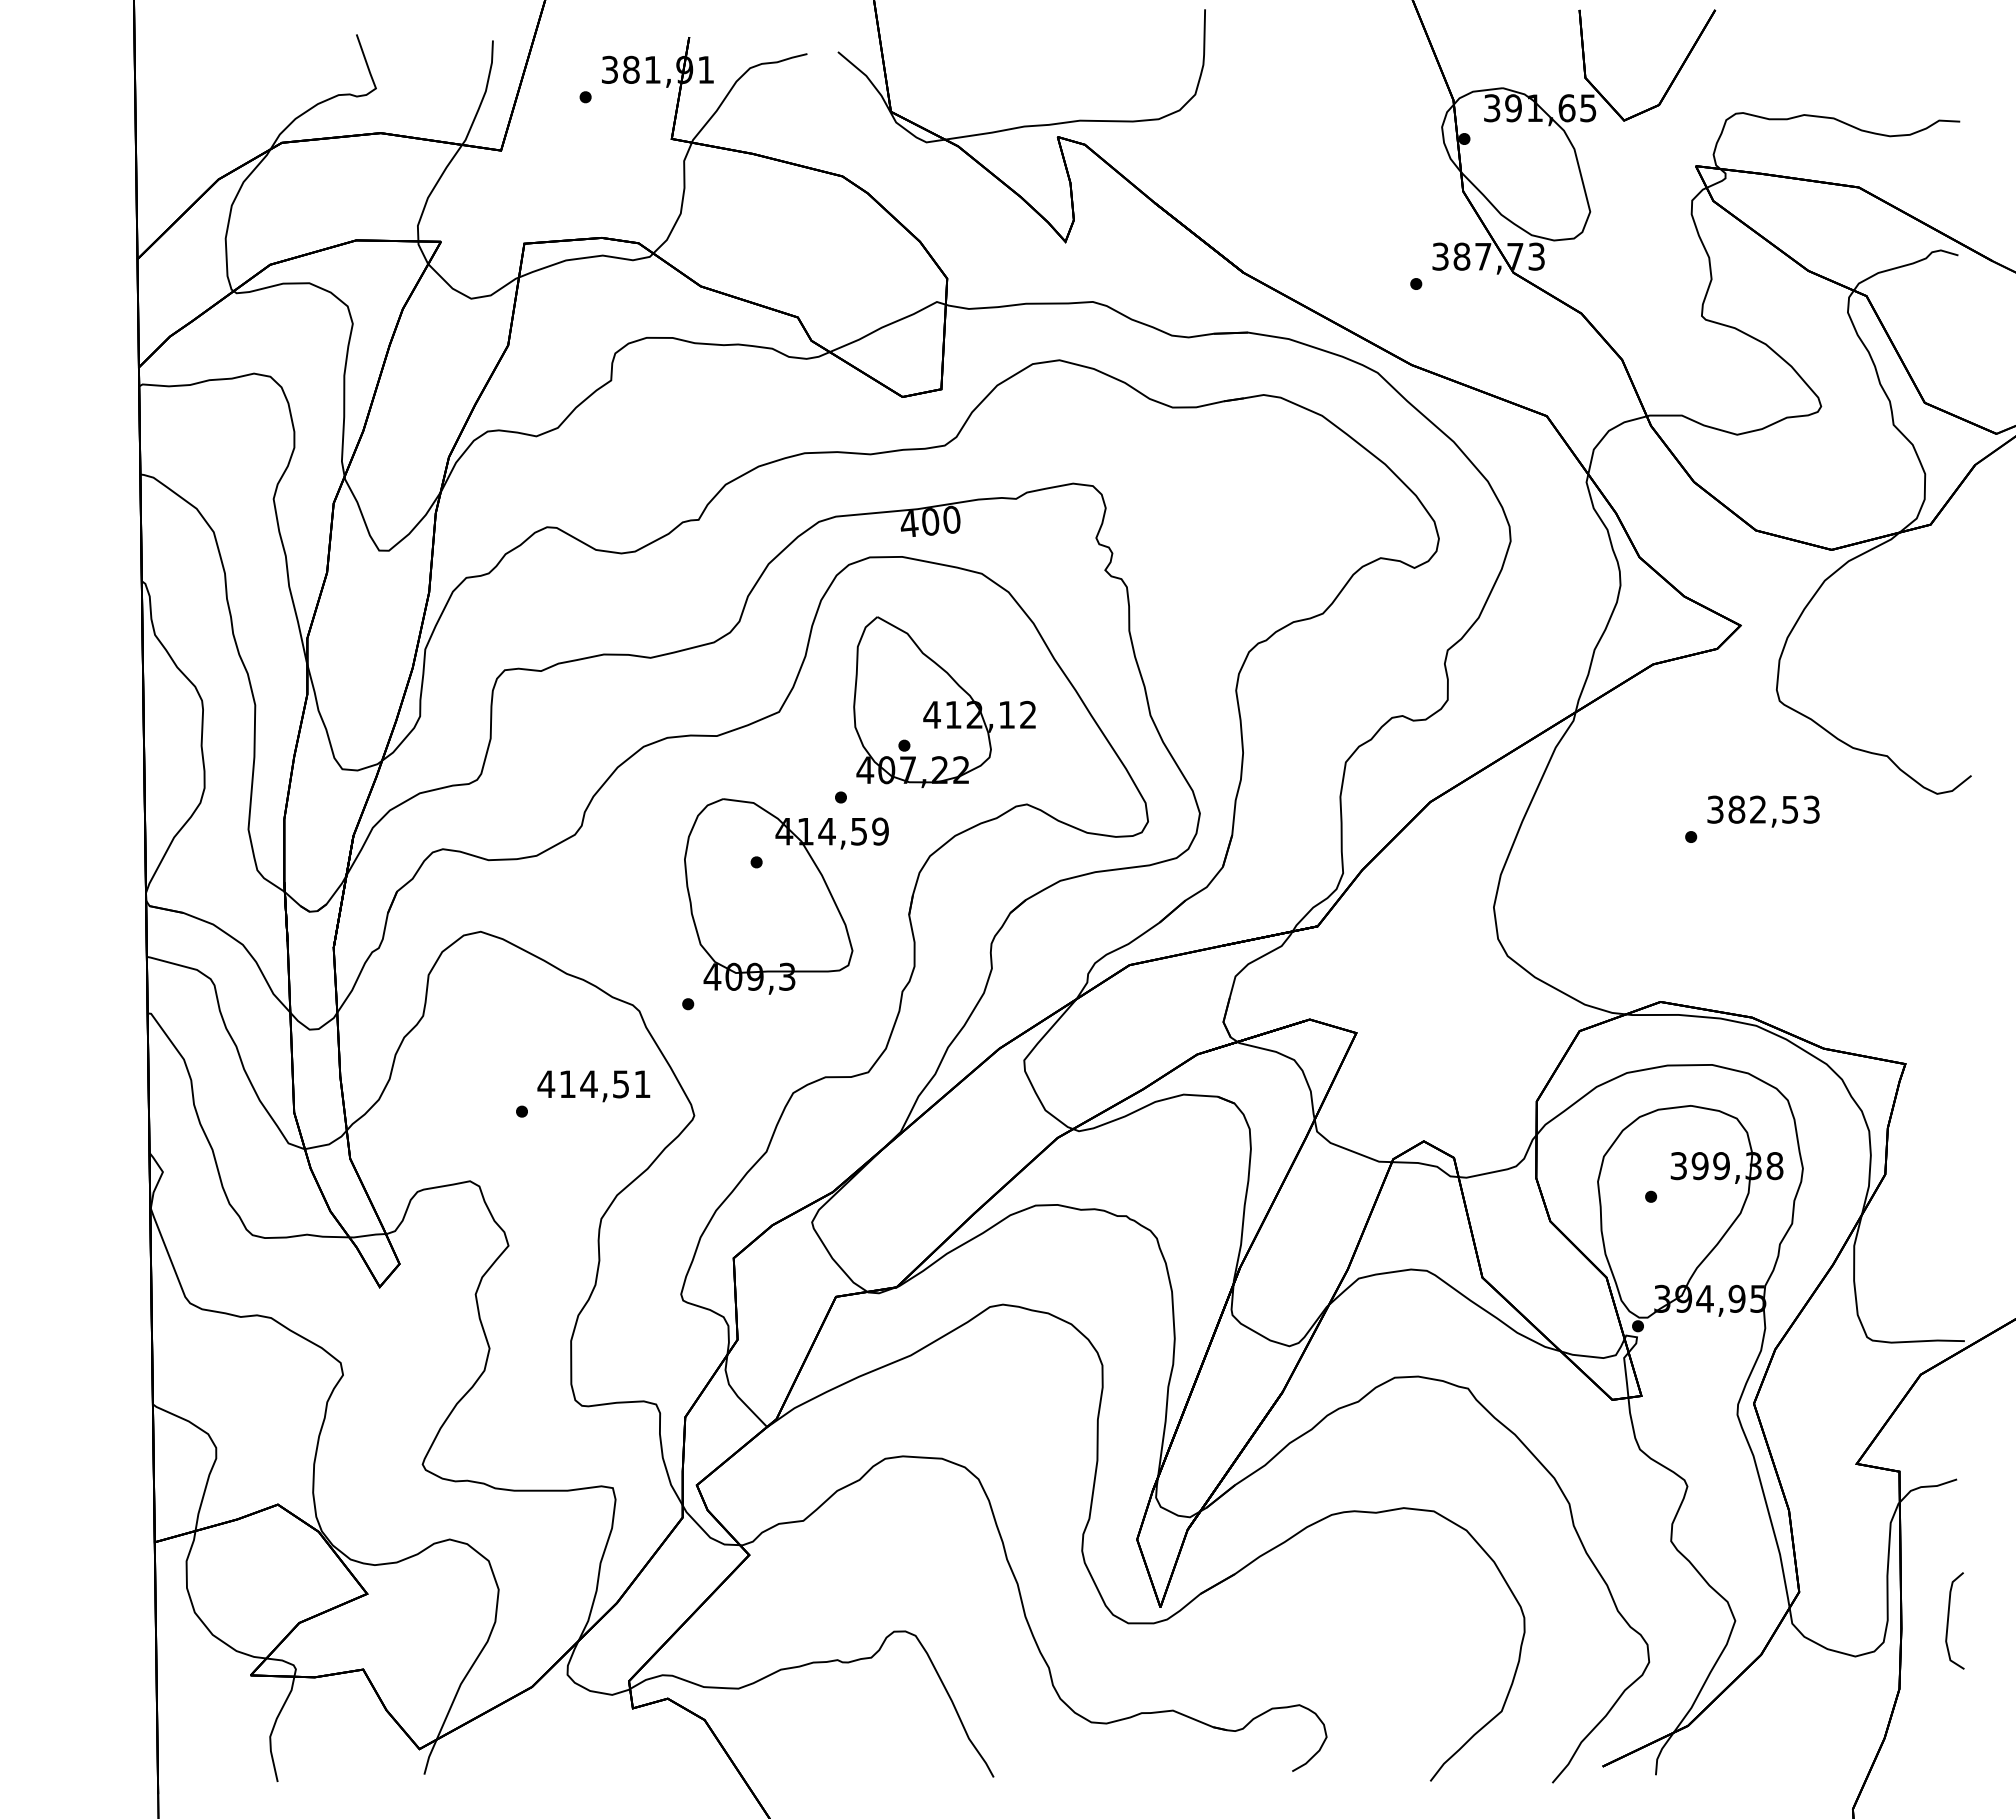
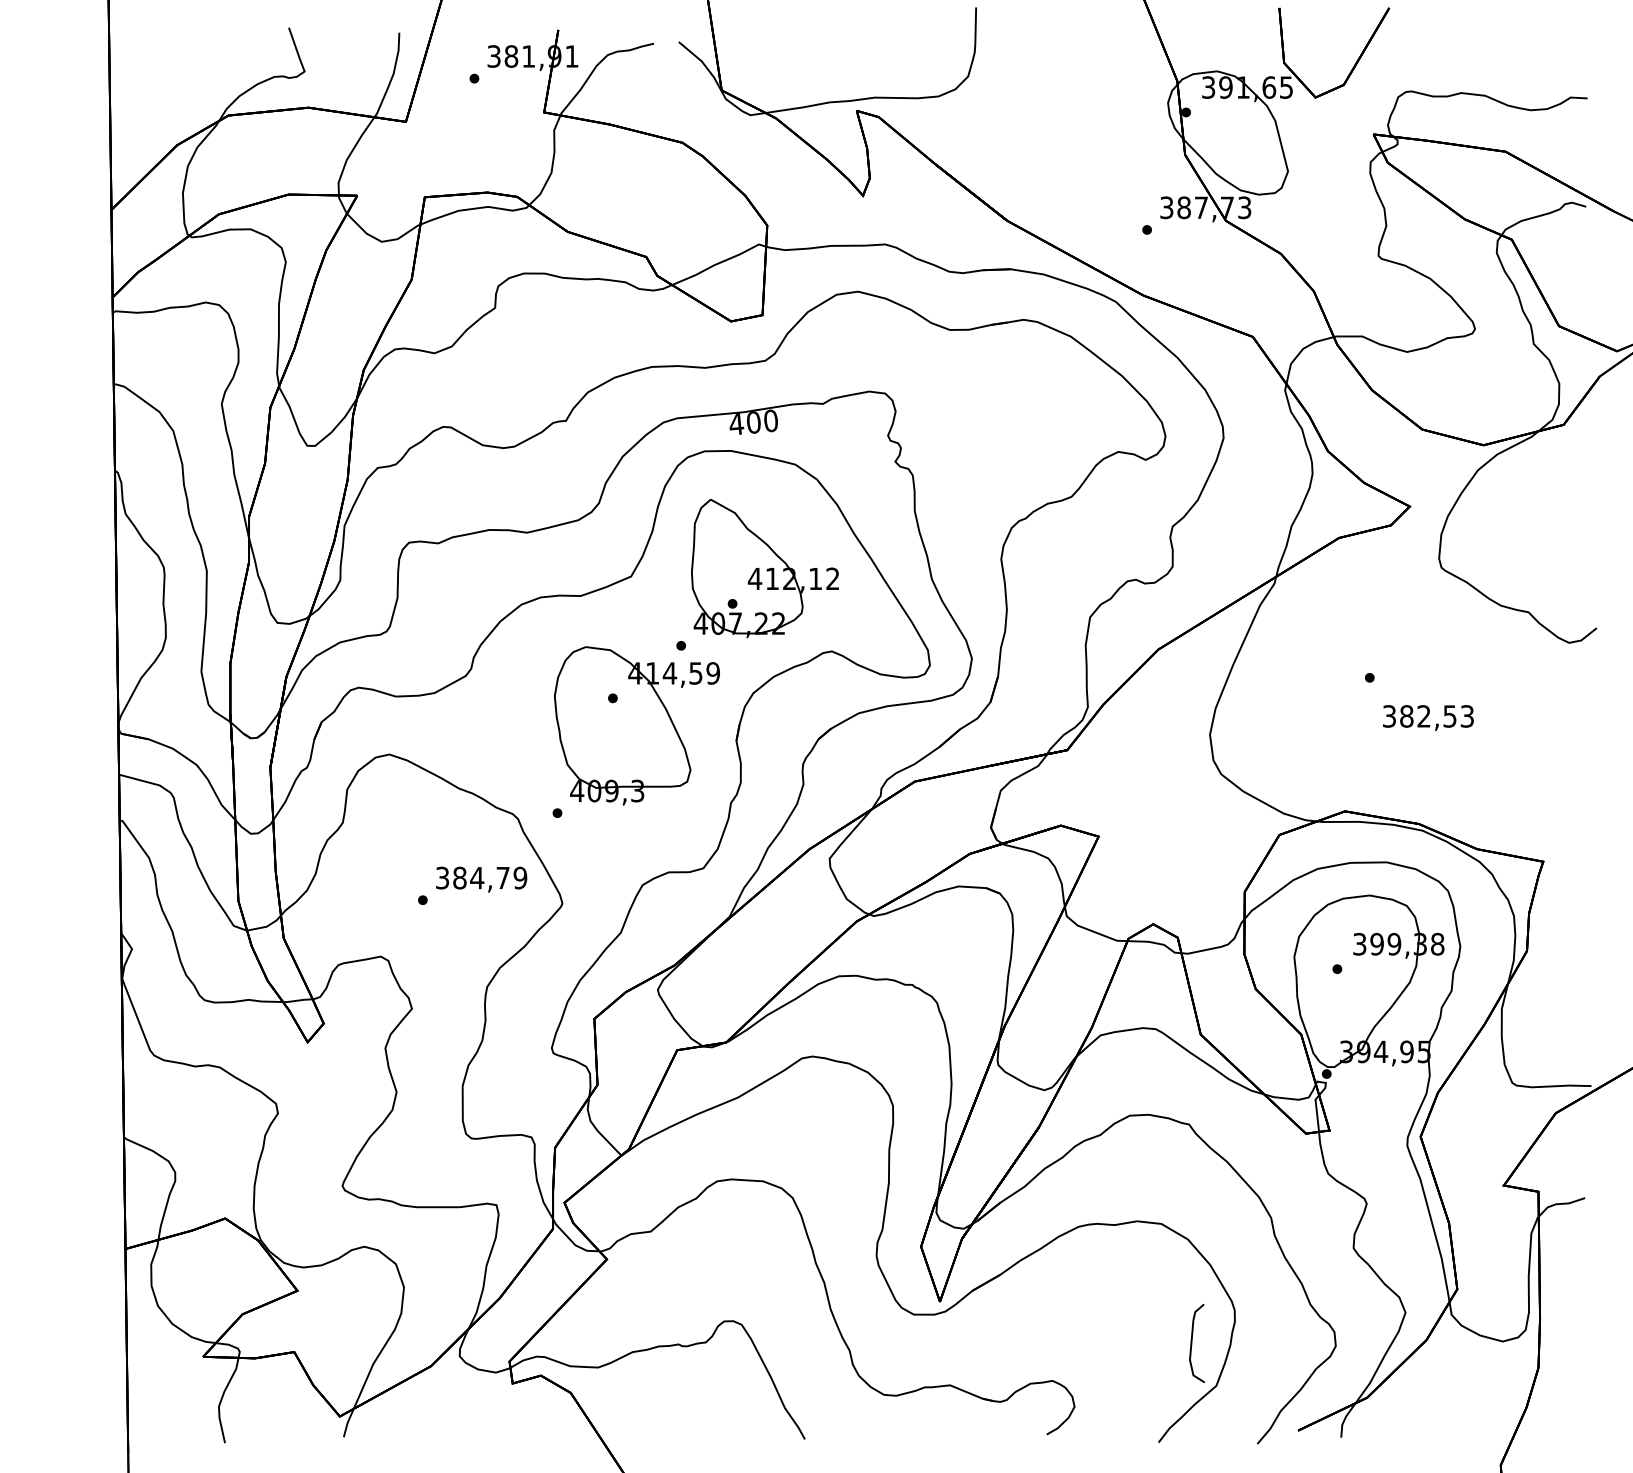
text: (1763, 811) -> (1428, 717), moved
text: (593, 1084) -> (480, 878), 414,51 -> 384,79
curve: (1949, 1617) -> (1192, 1340), moved

